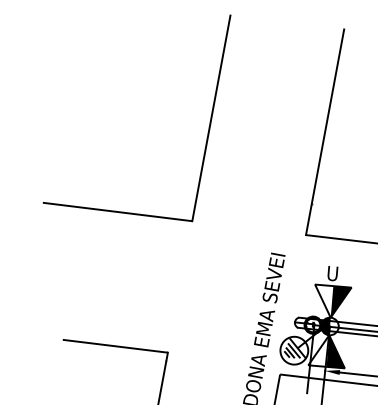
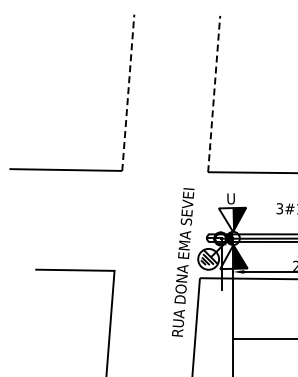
line: (211, 118) -> (128, 92), solid -> dashed
line: (325, 131) -> (214, 93), solid -> dashed

